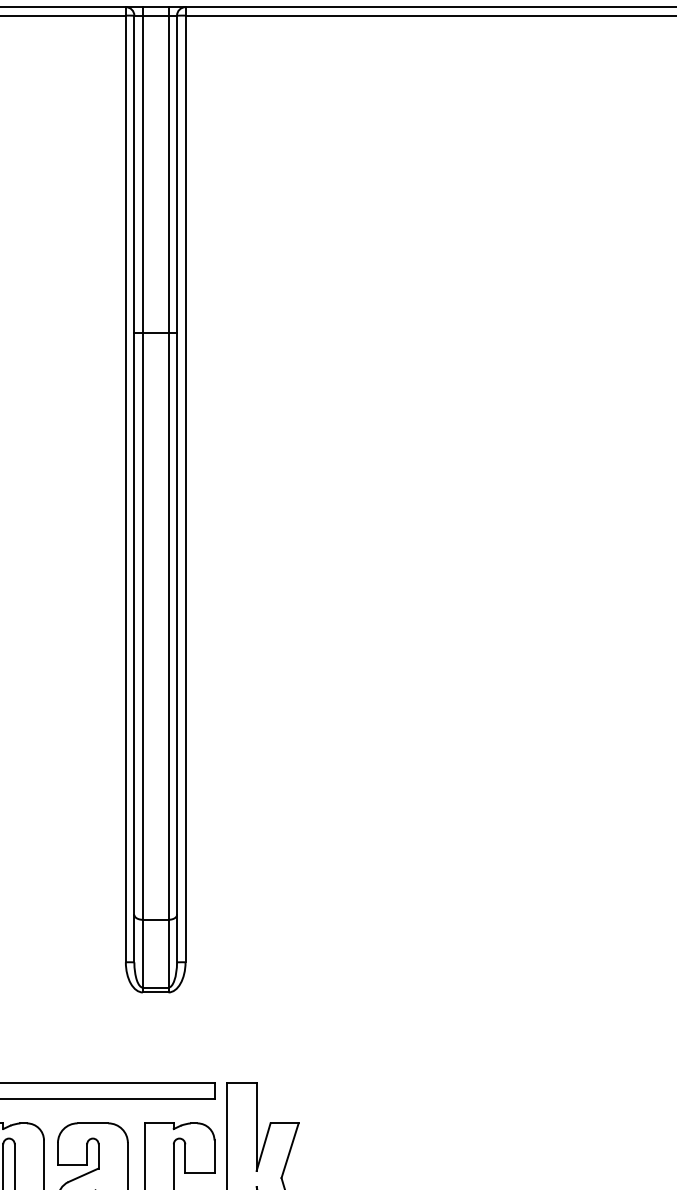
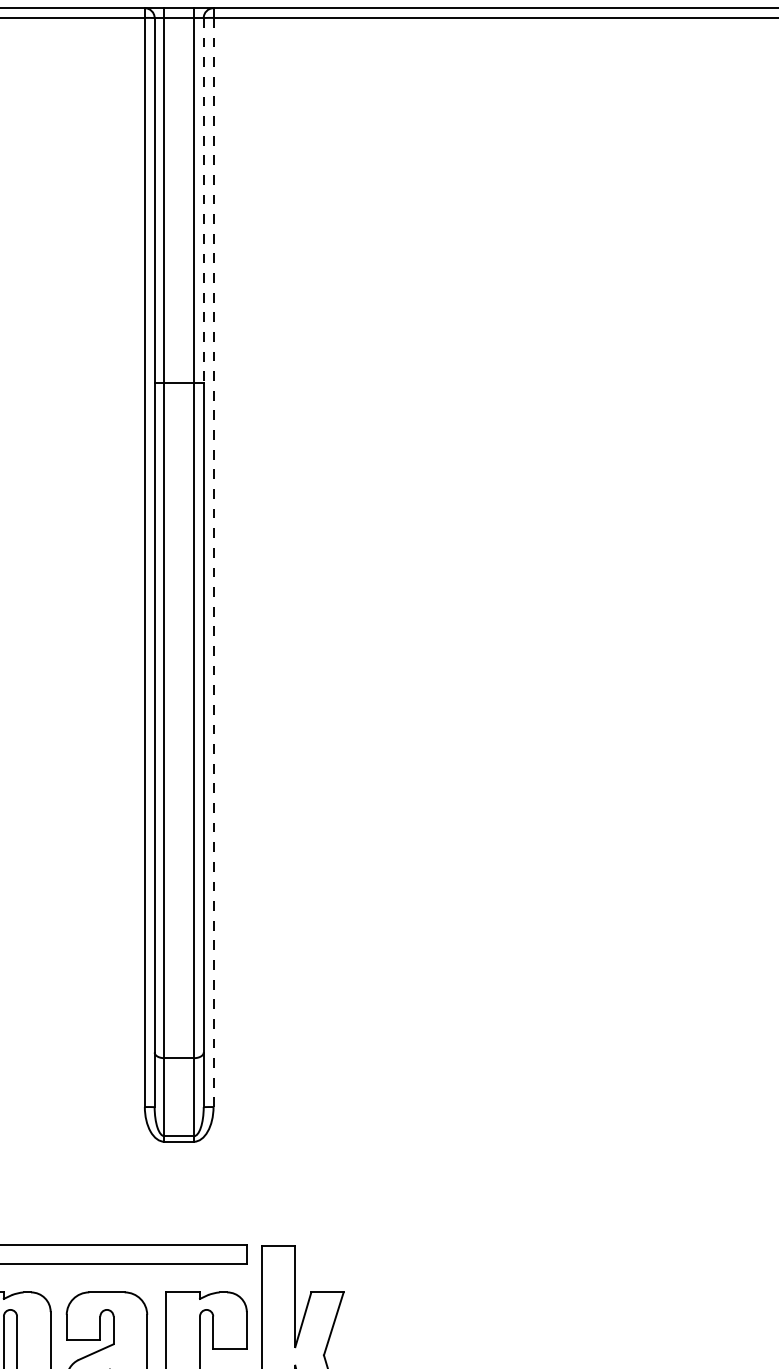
line: (177, 174) -> (204, 200), solid -> dashed
line: (185, 489) -> (213, 563), solid -> dashed

